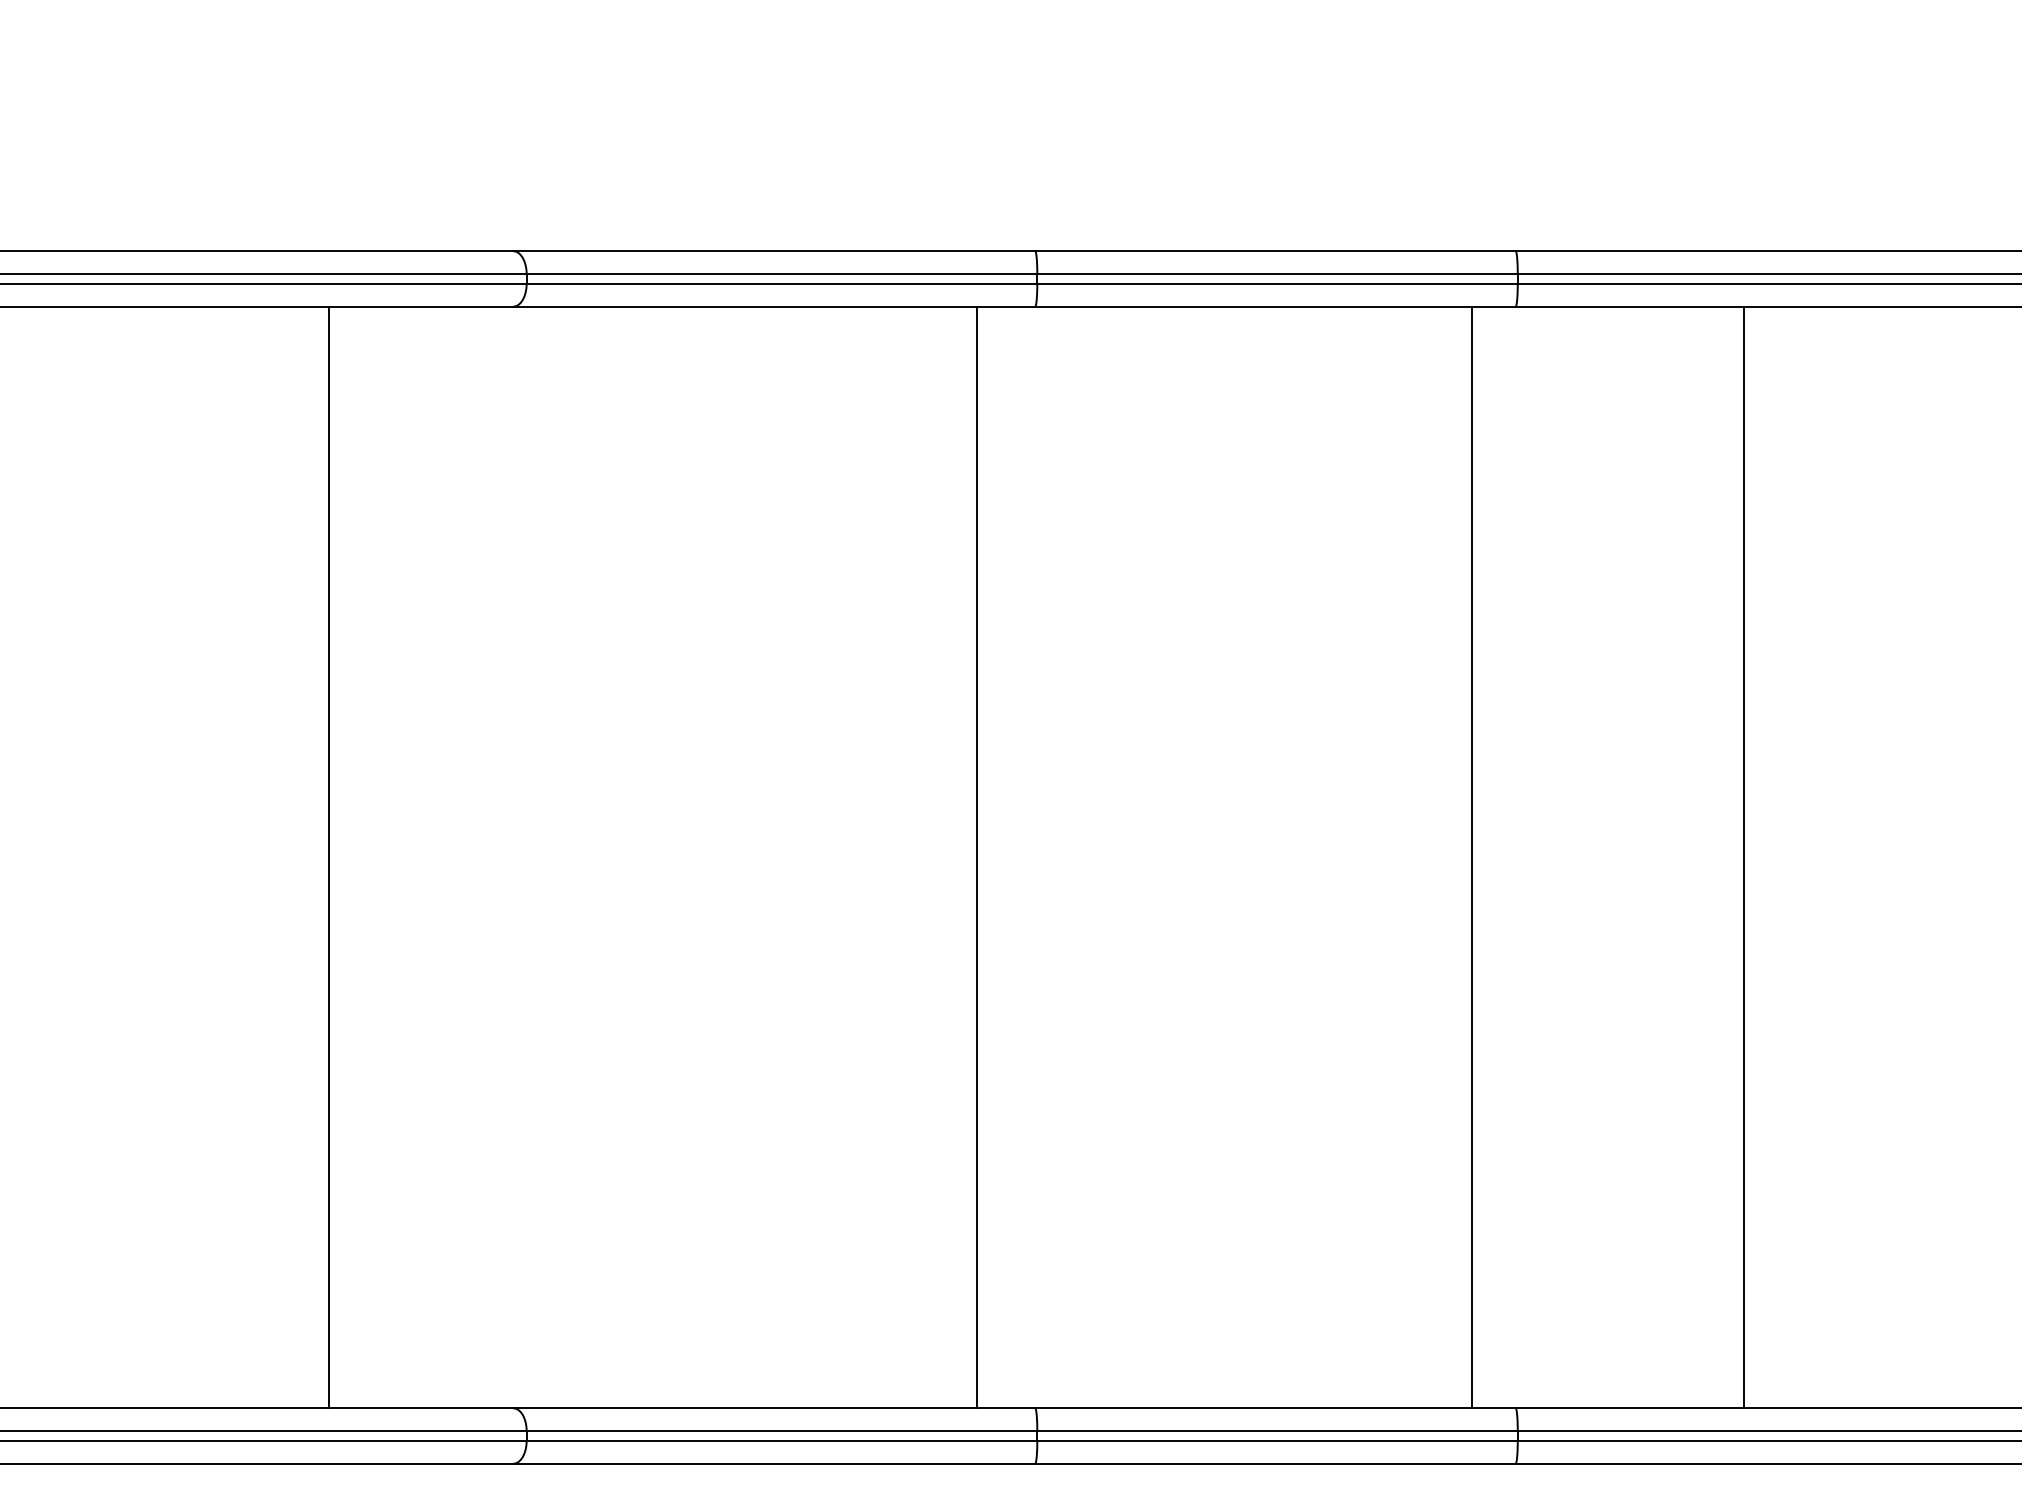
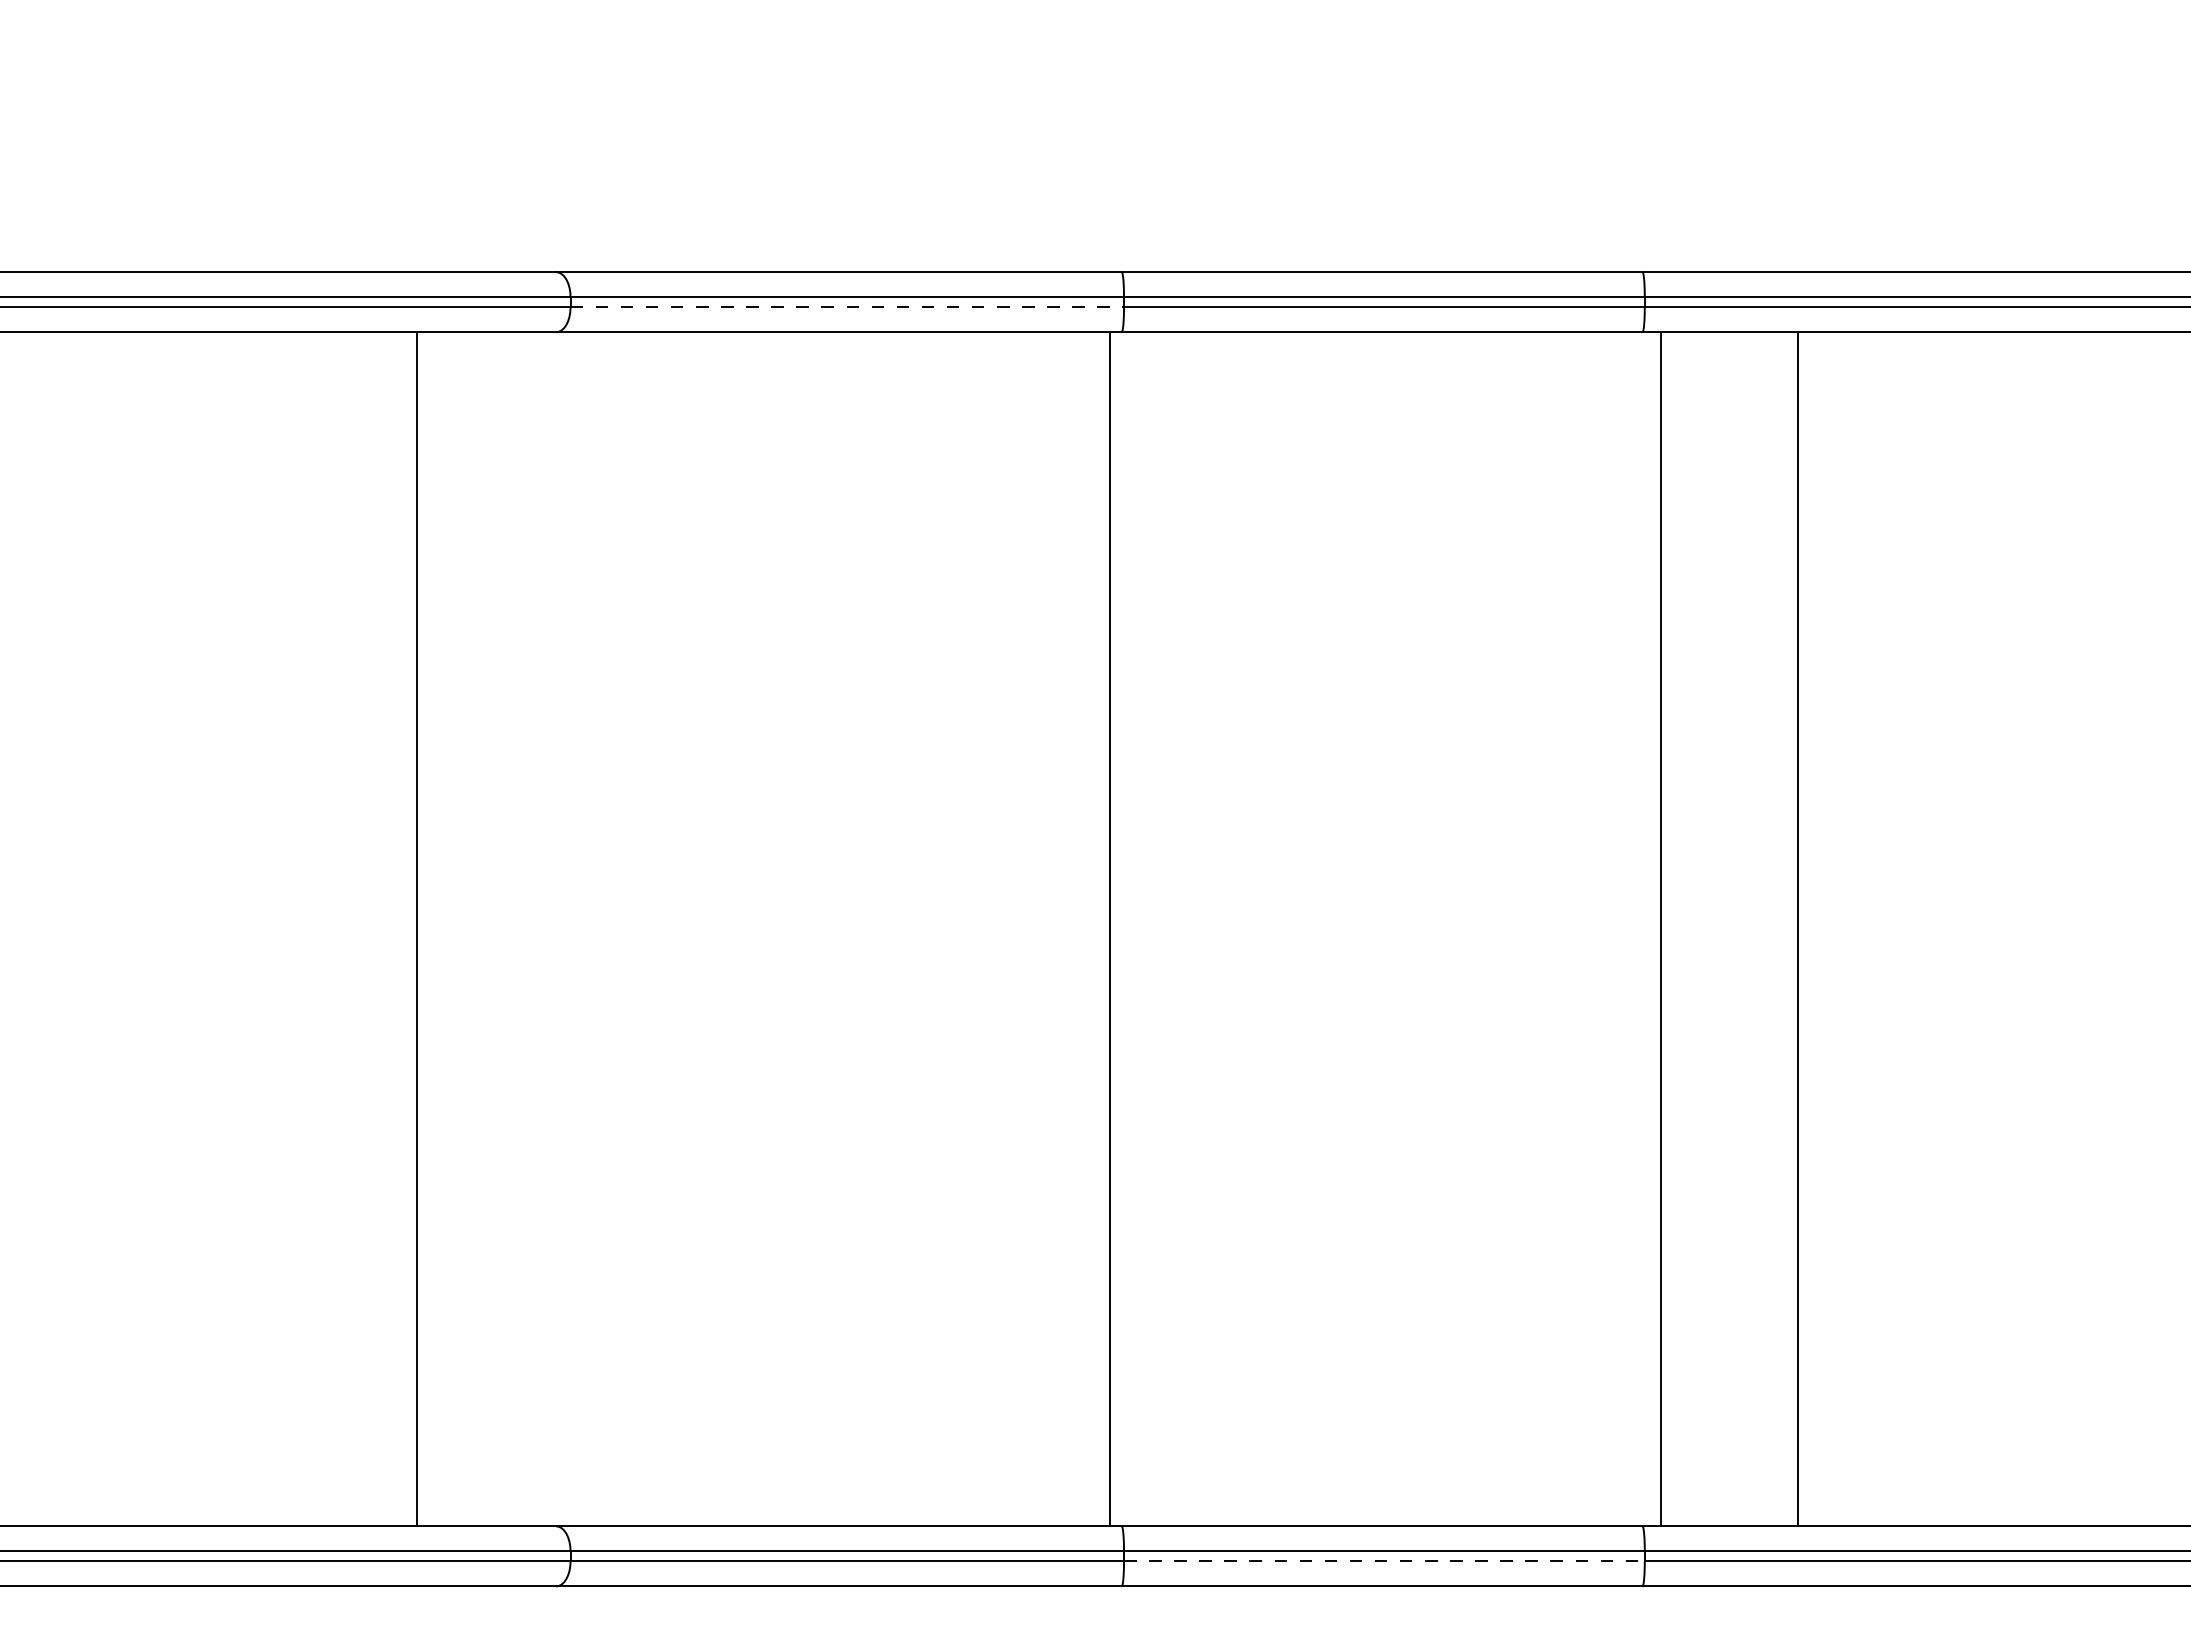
line: (782, 283) -> (847, 307), solid -> dashed
line: (329, 857) -> (416, 929), moved
line: (976, 857) -> (1110, 929), moved
line: (1472, 857) -> (1661, 929), moved
line: (1744, 857) -> (1798, 929), moved
line: (1277, 1440) -> (1384, 1561), solid -> dashed

